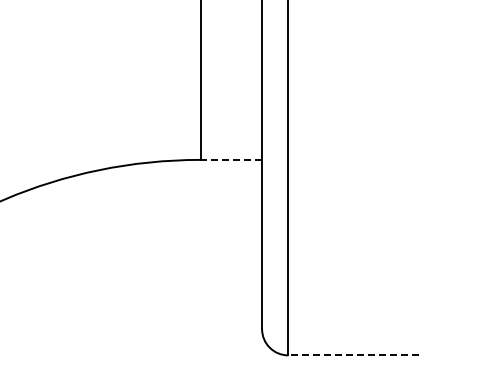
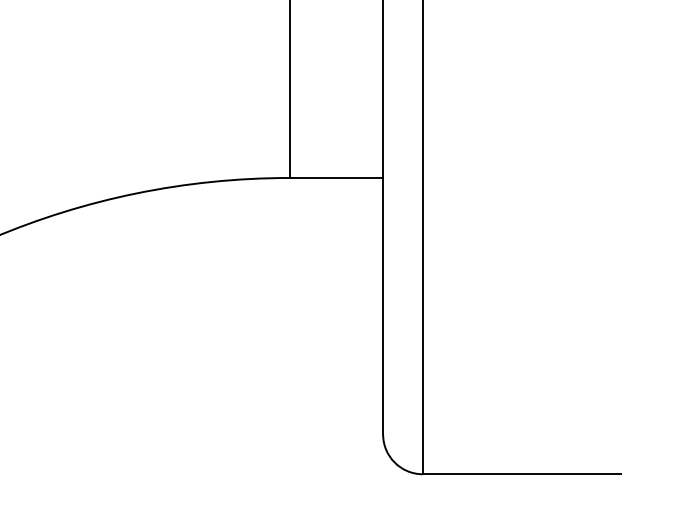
line: (231, 159) -> (336, 177), dashed -> solid
line: (353, 355) -> (521, 474), dashed -> solid

